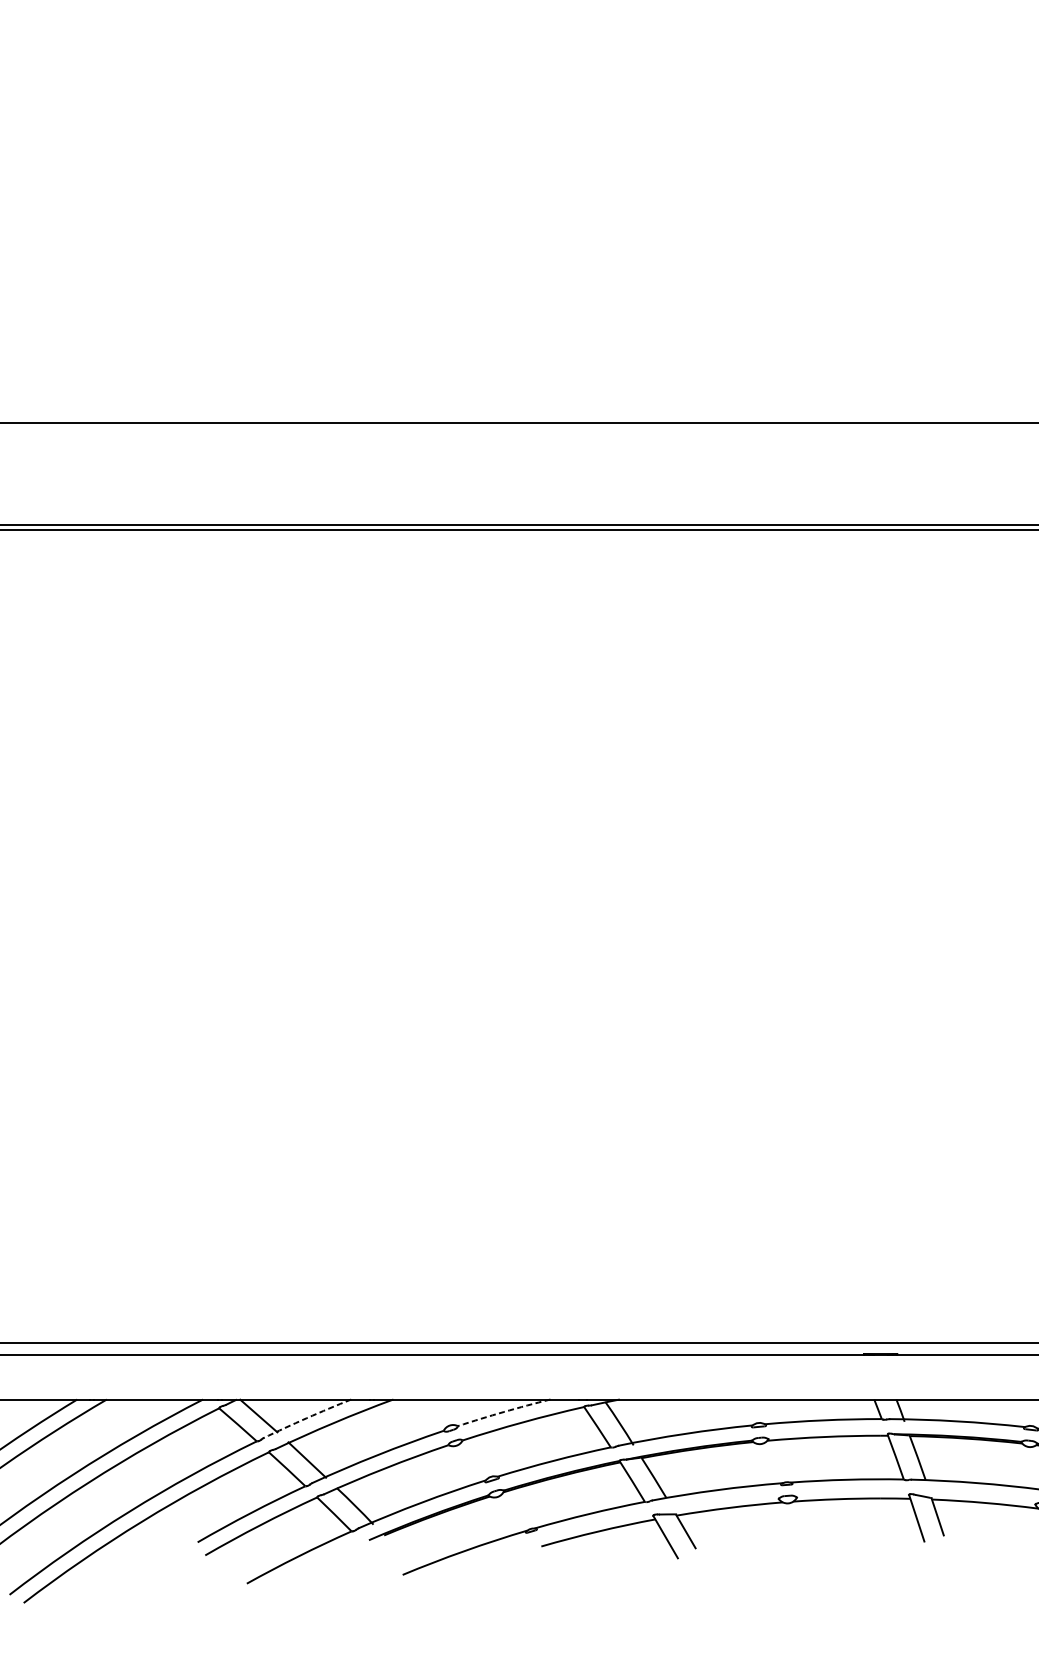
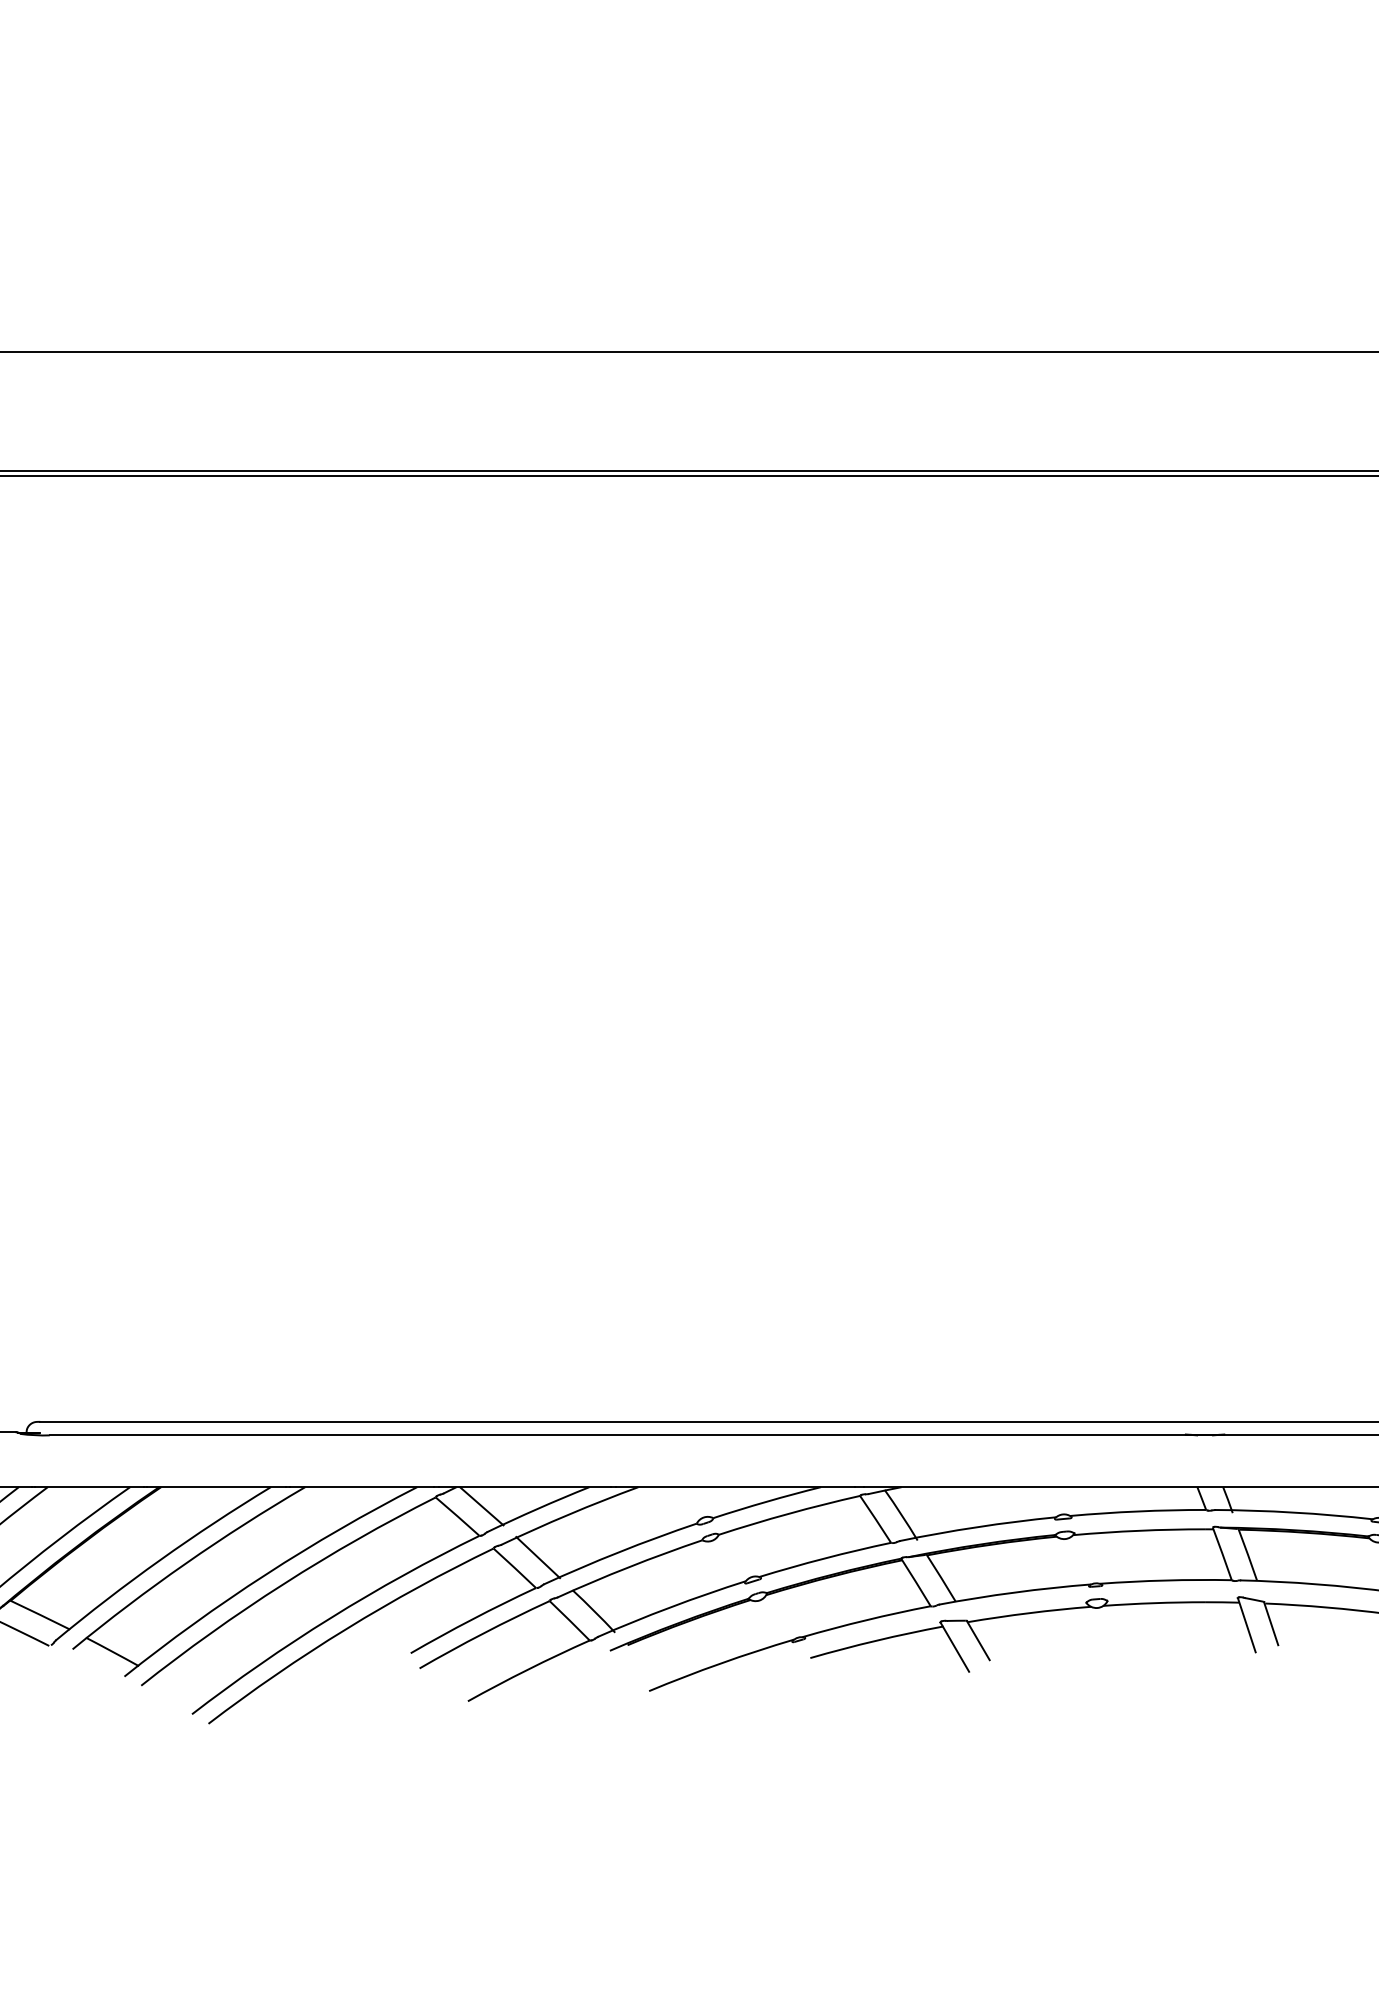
arc: (503, 1411) -> (766, 1501), dashed -> solid
arc: (306, 1417) -> (537, 1508), dashed -> solid

